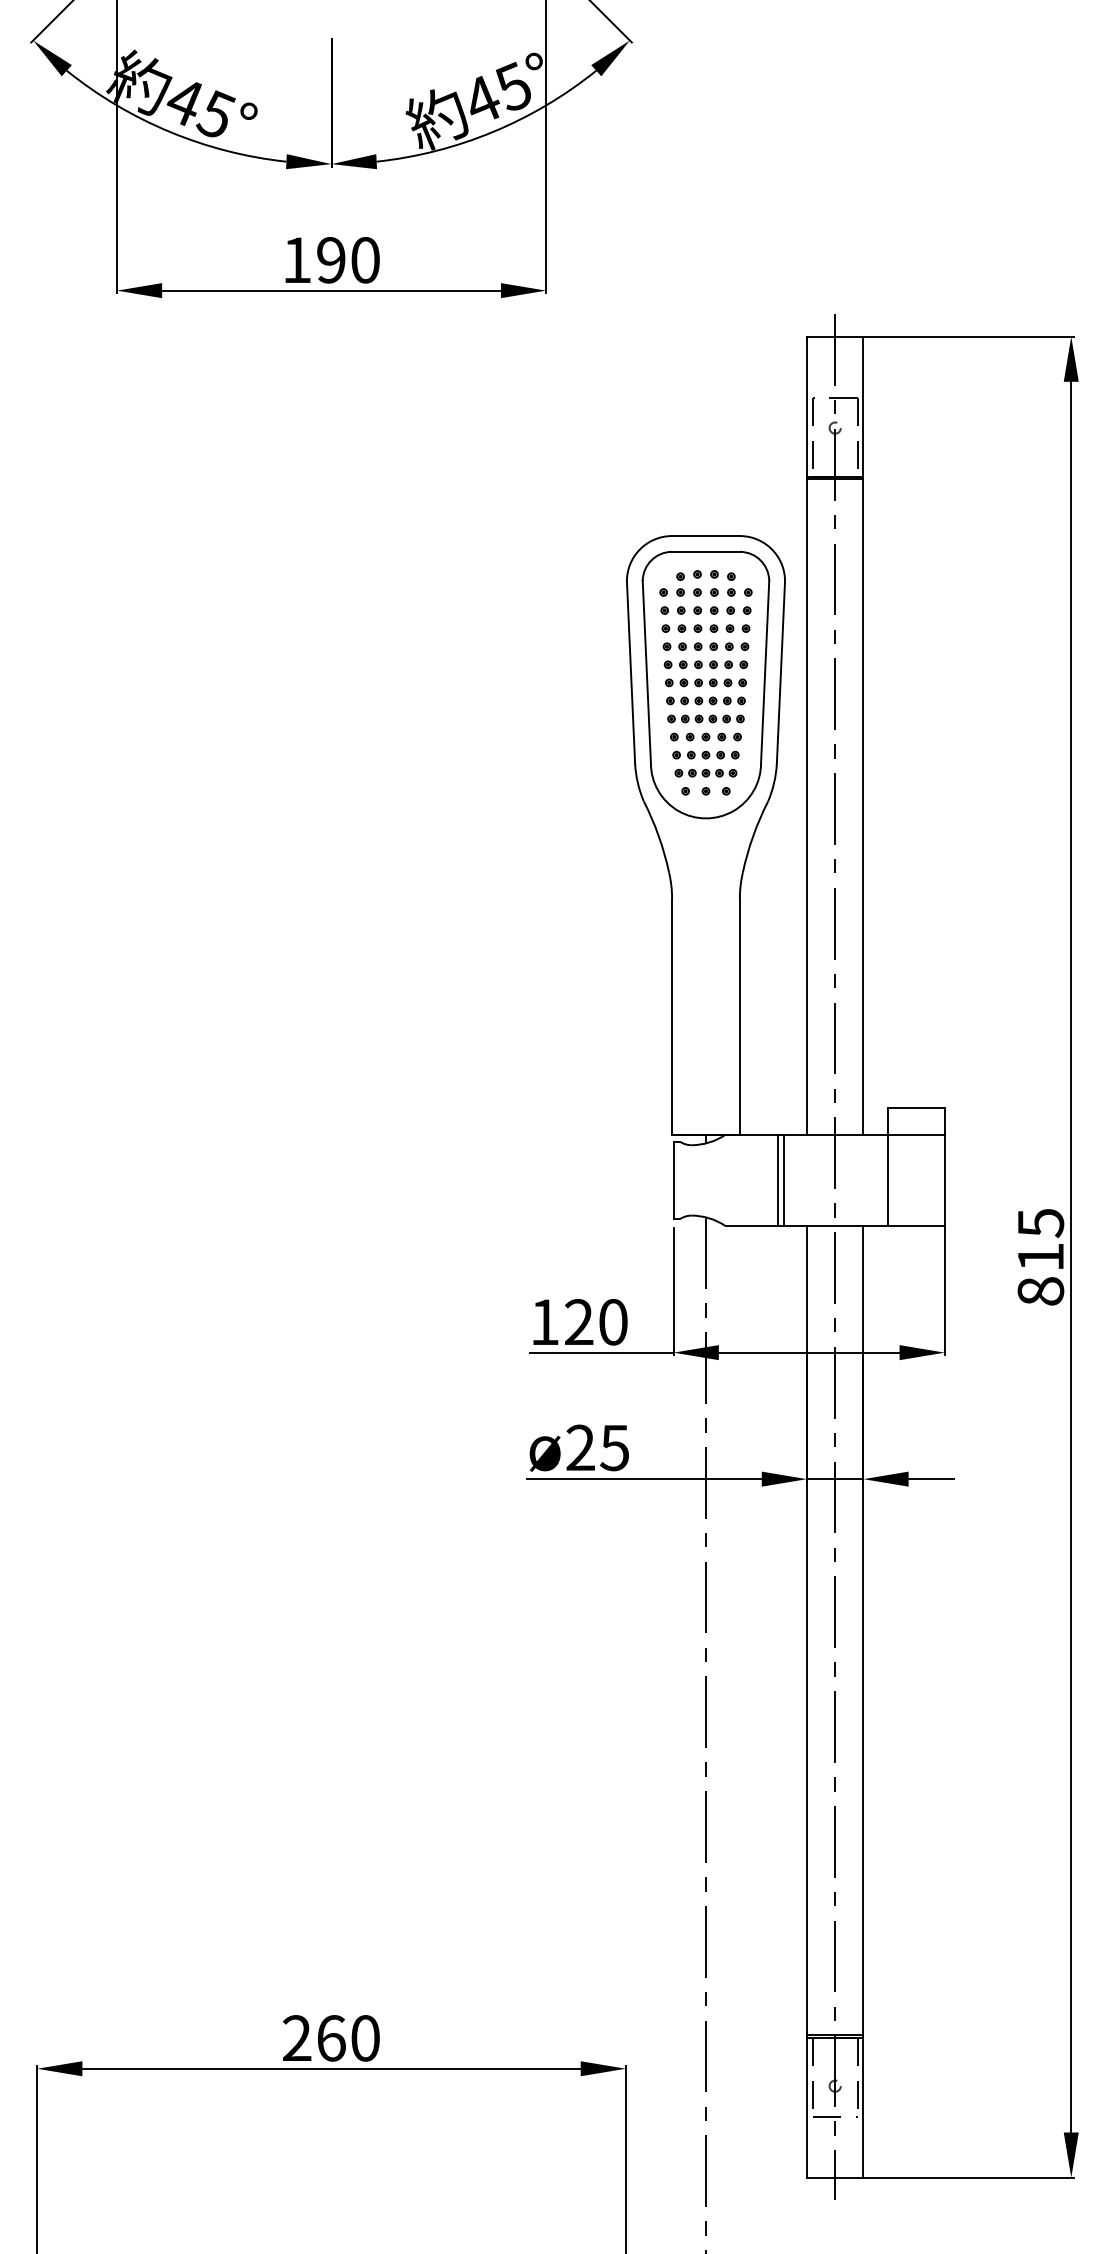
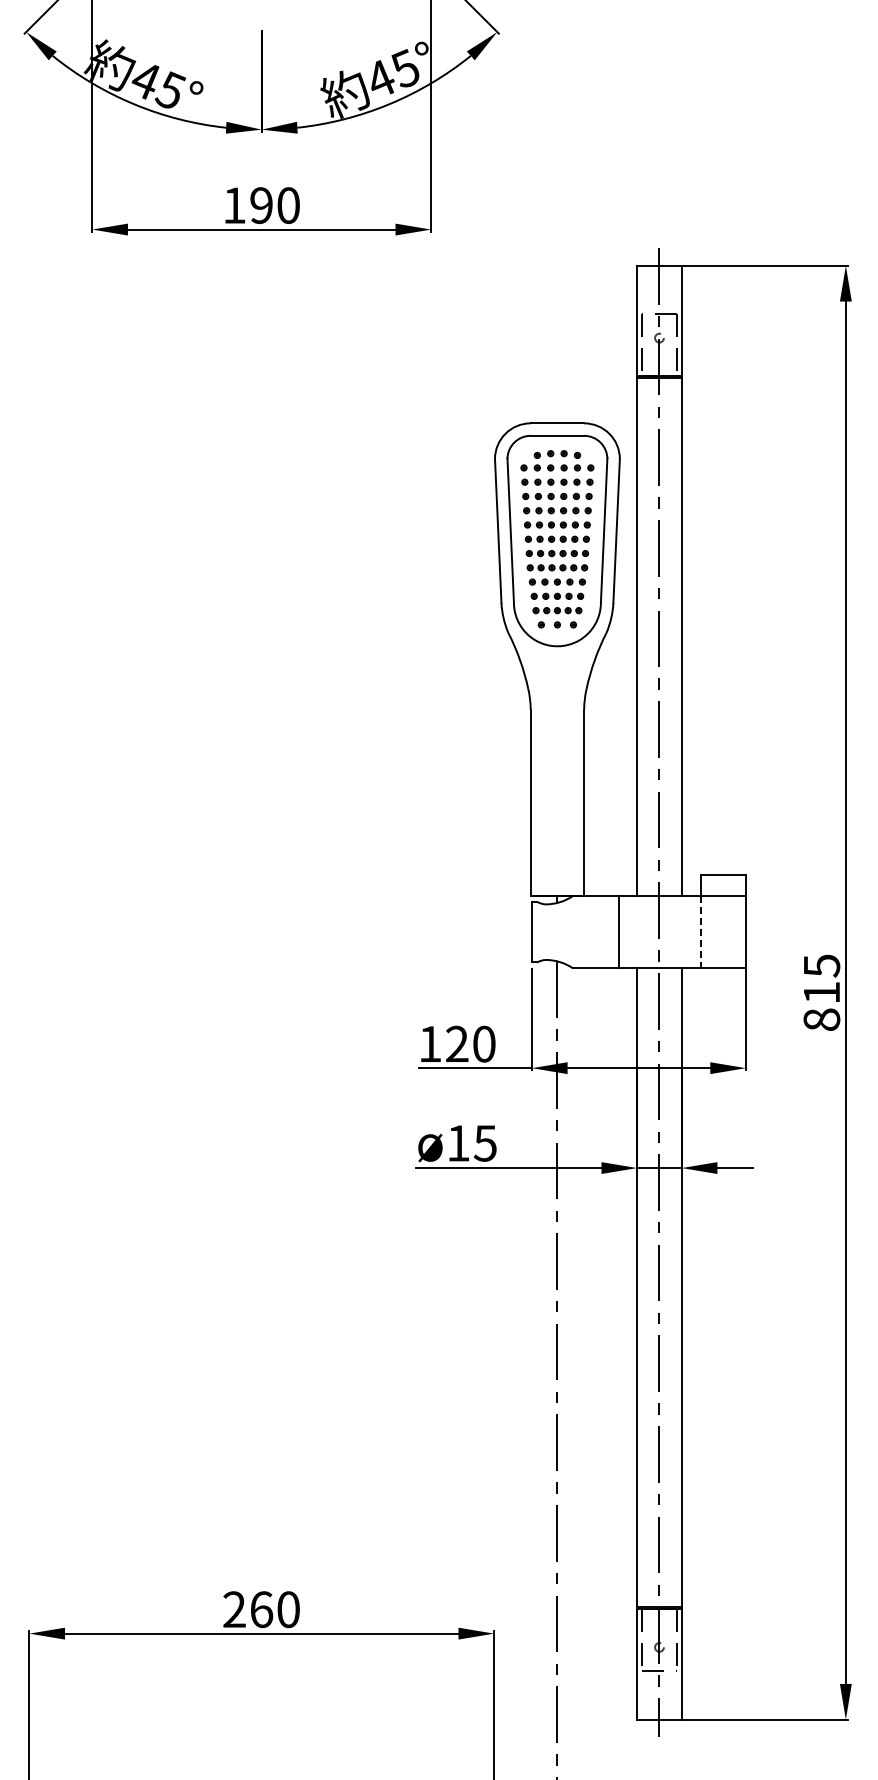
line: (776, 1180) -> (613, 932), removed
line: (888, 1180) -> (701, 932), solid -> dashed
text: (580, 1448) -> (458, 1143), ø25 -> ø15

